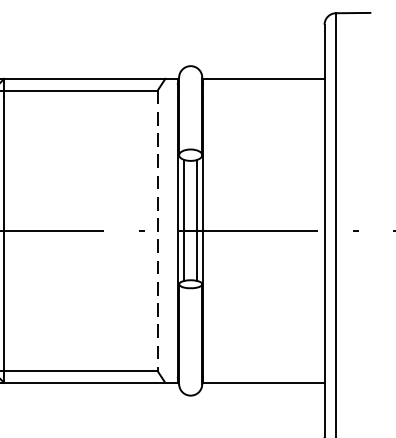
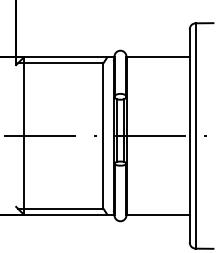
line: (157, 231) -> (103, 136), dashed -> solid

